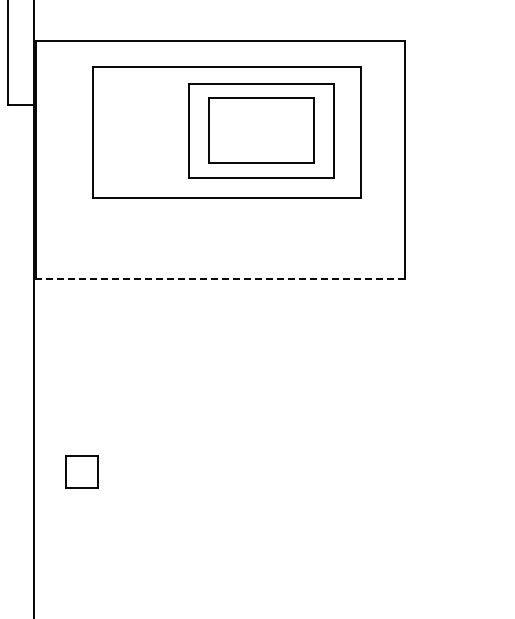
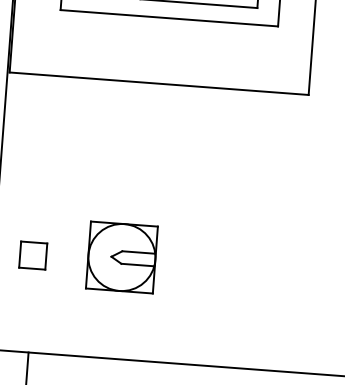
line: (219, 279) -> (158, 83), dashed -> solid
part: (81, 471) -> (32, 255), moved
part: (190, 495) -> (121, 257), added

